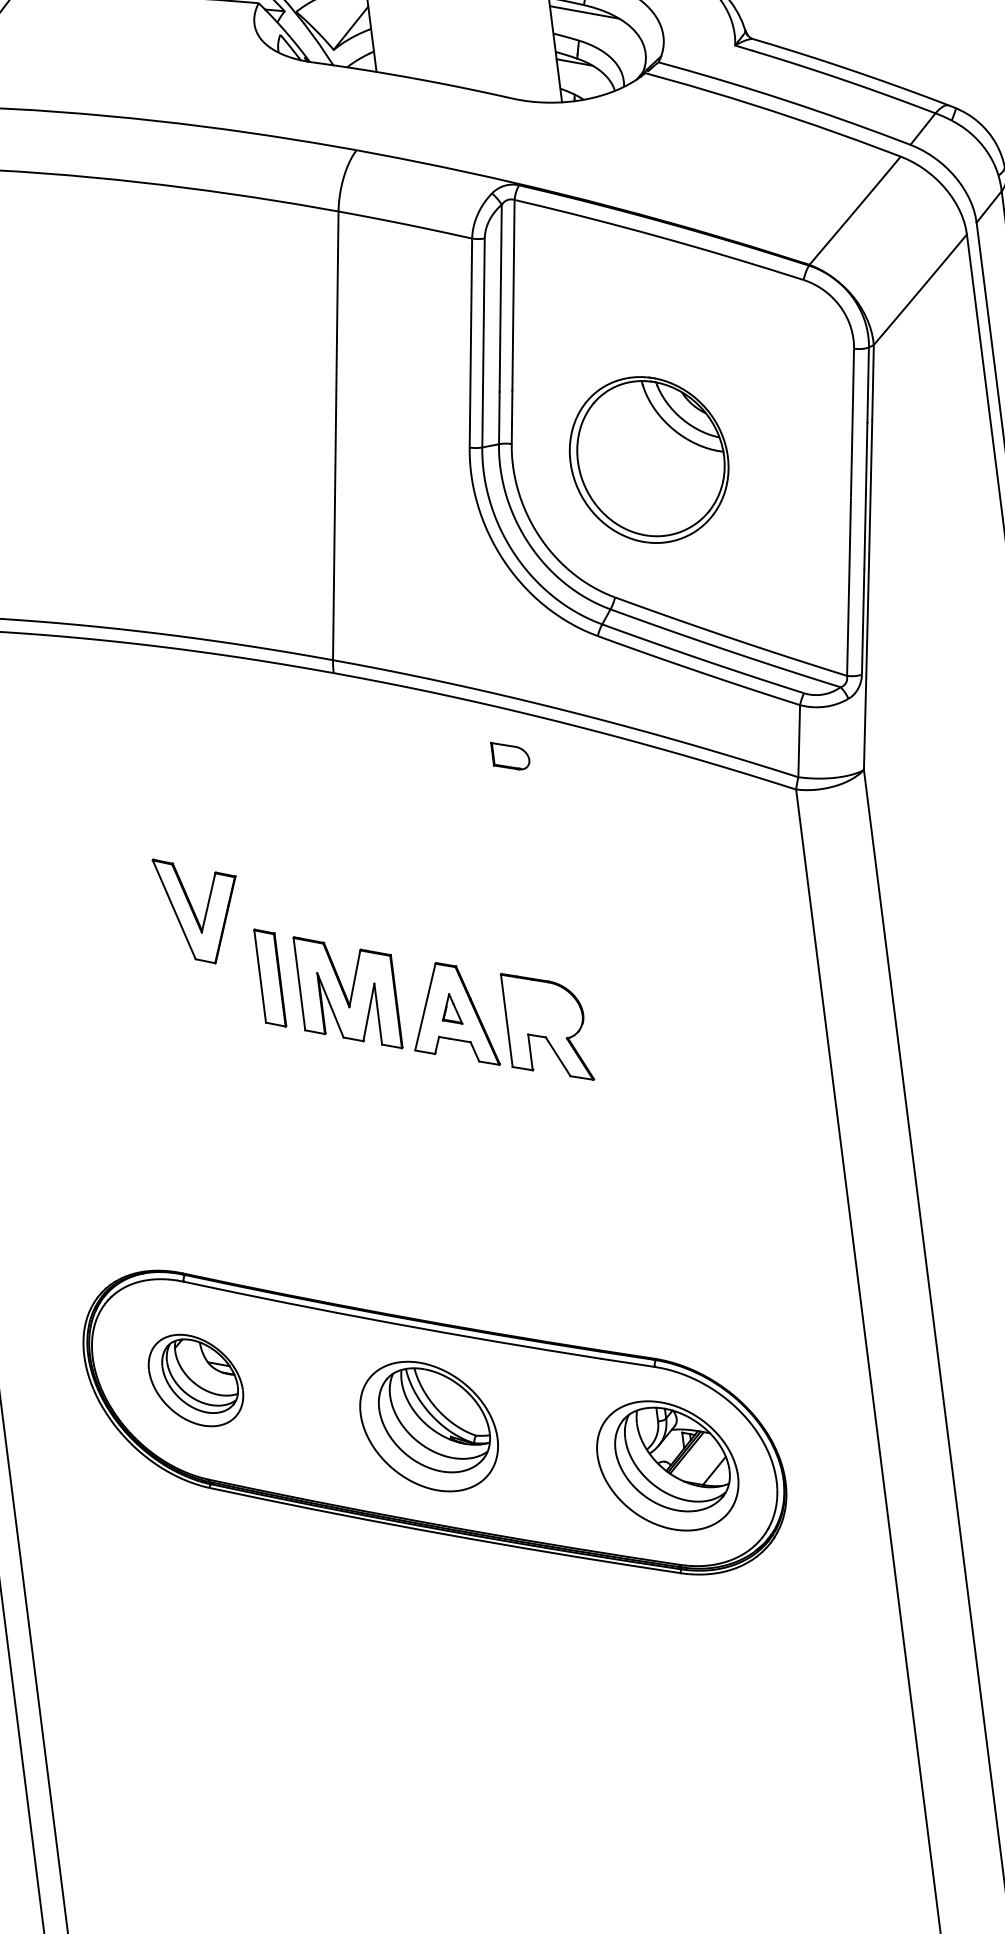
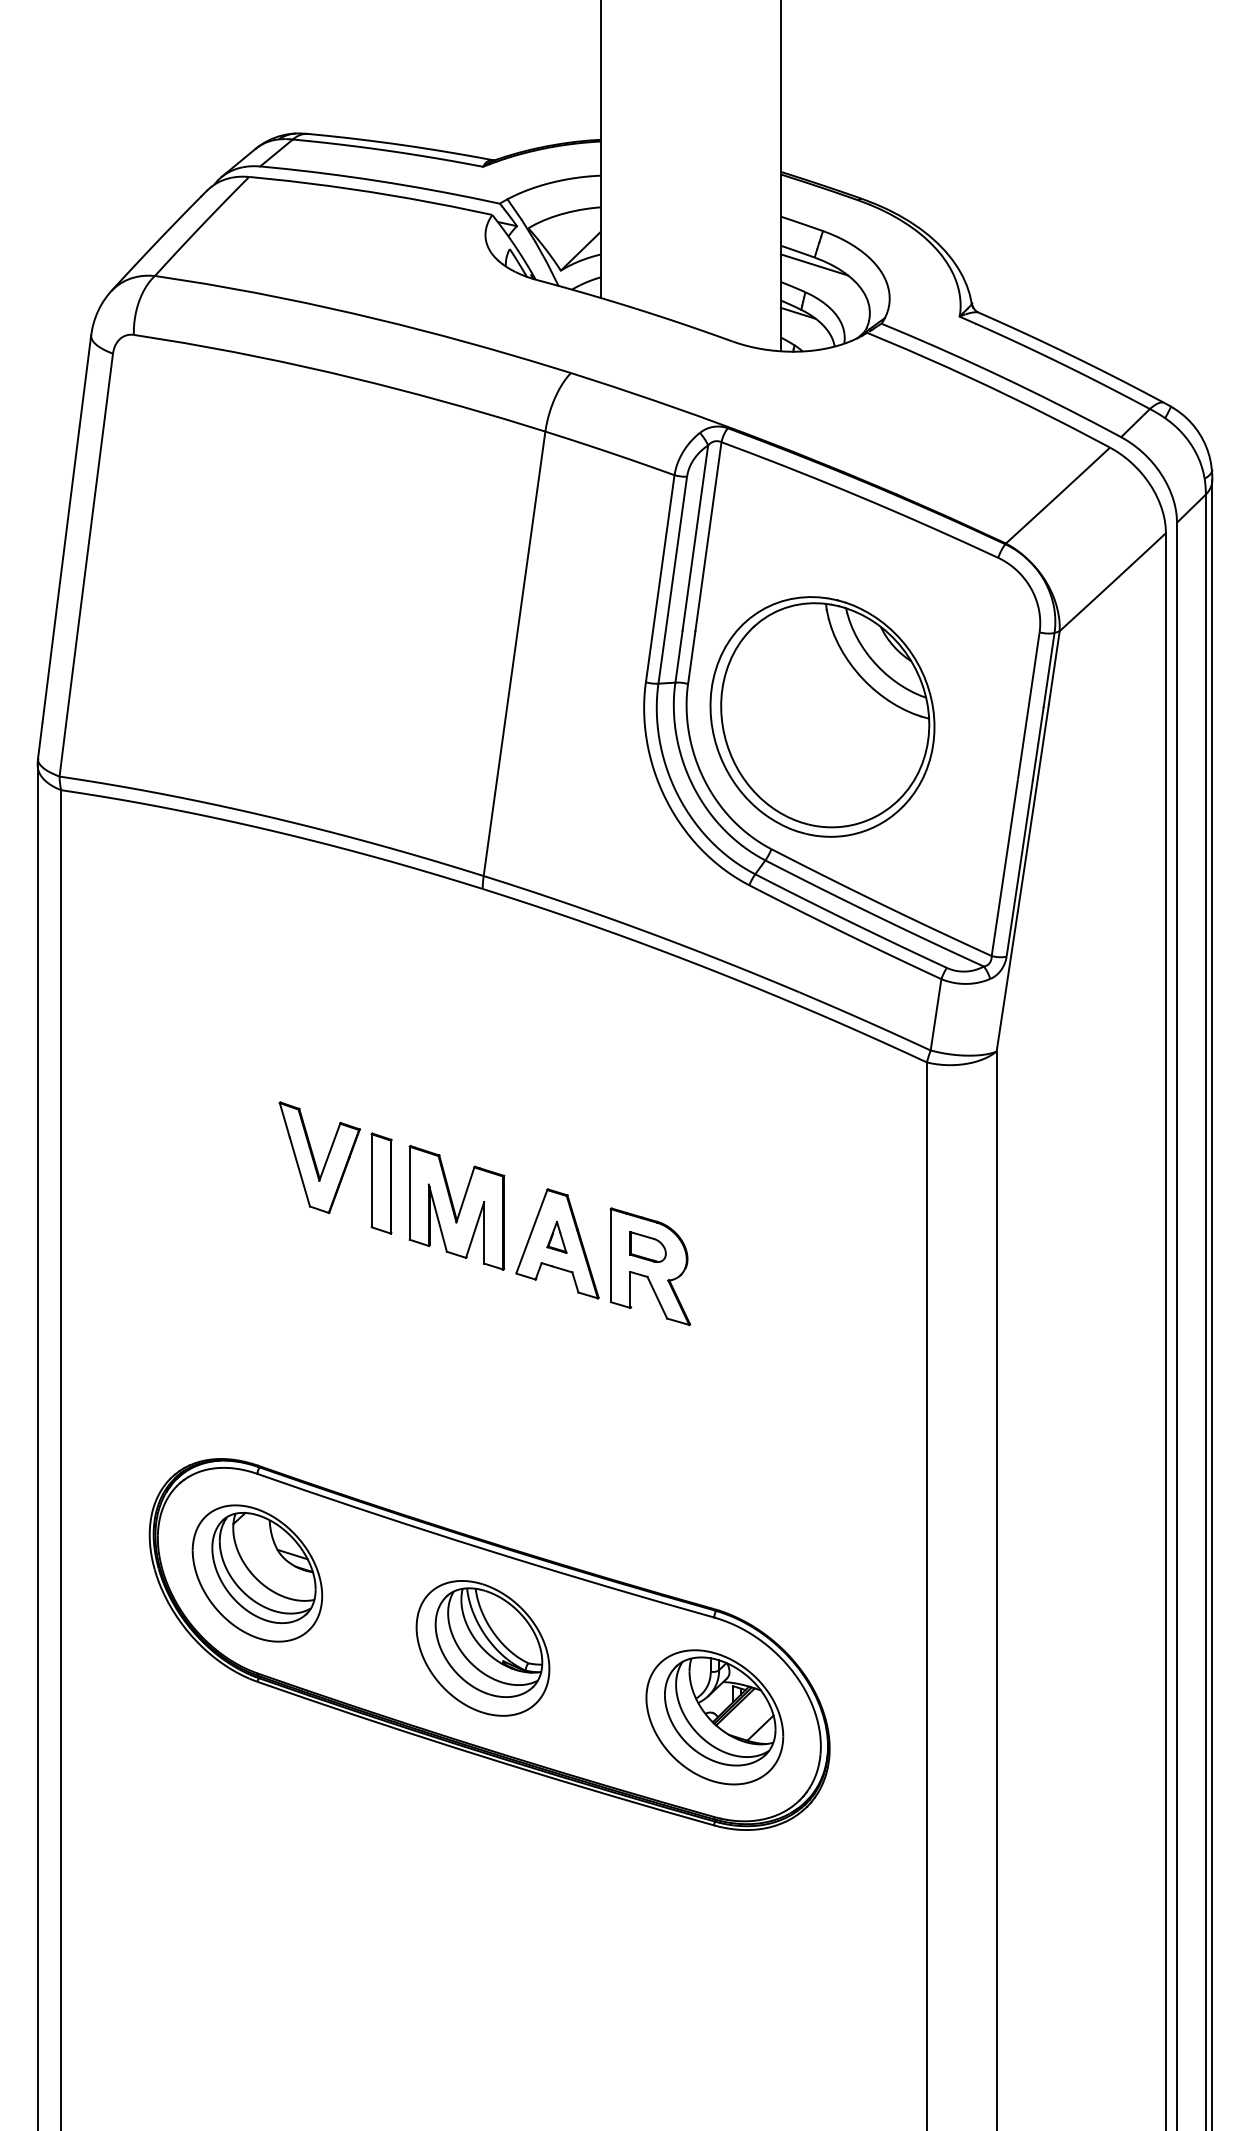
part: (649, 459) -> (822, 716), size x1.43
part: (510, 755) -> (647, 1246), moved
part: (199, 909) -> (319, 1157), moved
part: (196, 1380) -> (257, 1573), size x1.43

